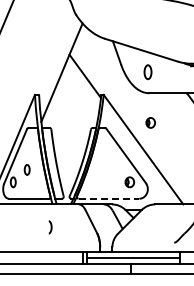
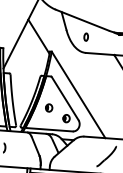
part: (147, 72) -> (85, 37), size x0.71
part: (150, 122) -> (48, 107), moved
line: (109, 198) -> (50, 129), dashed -> solid

